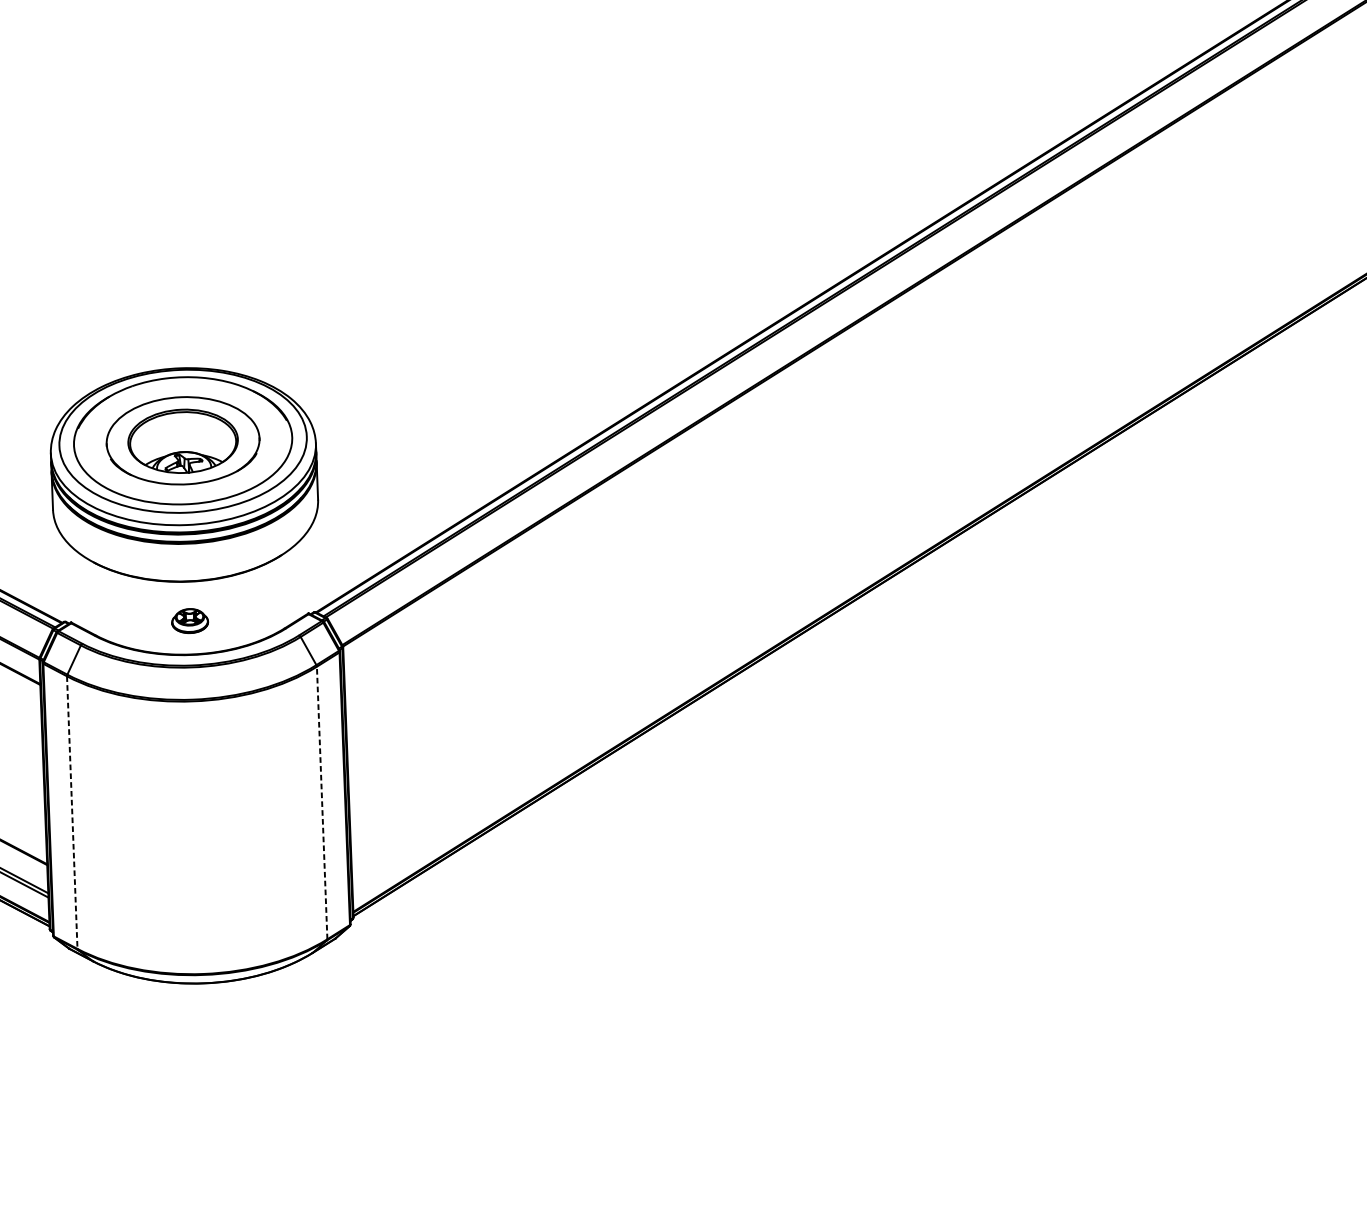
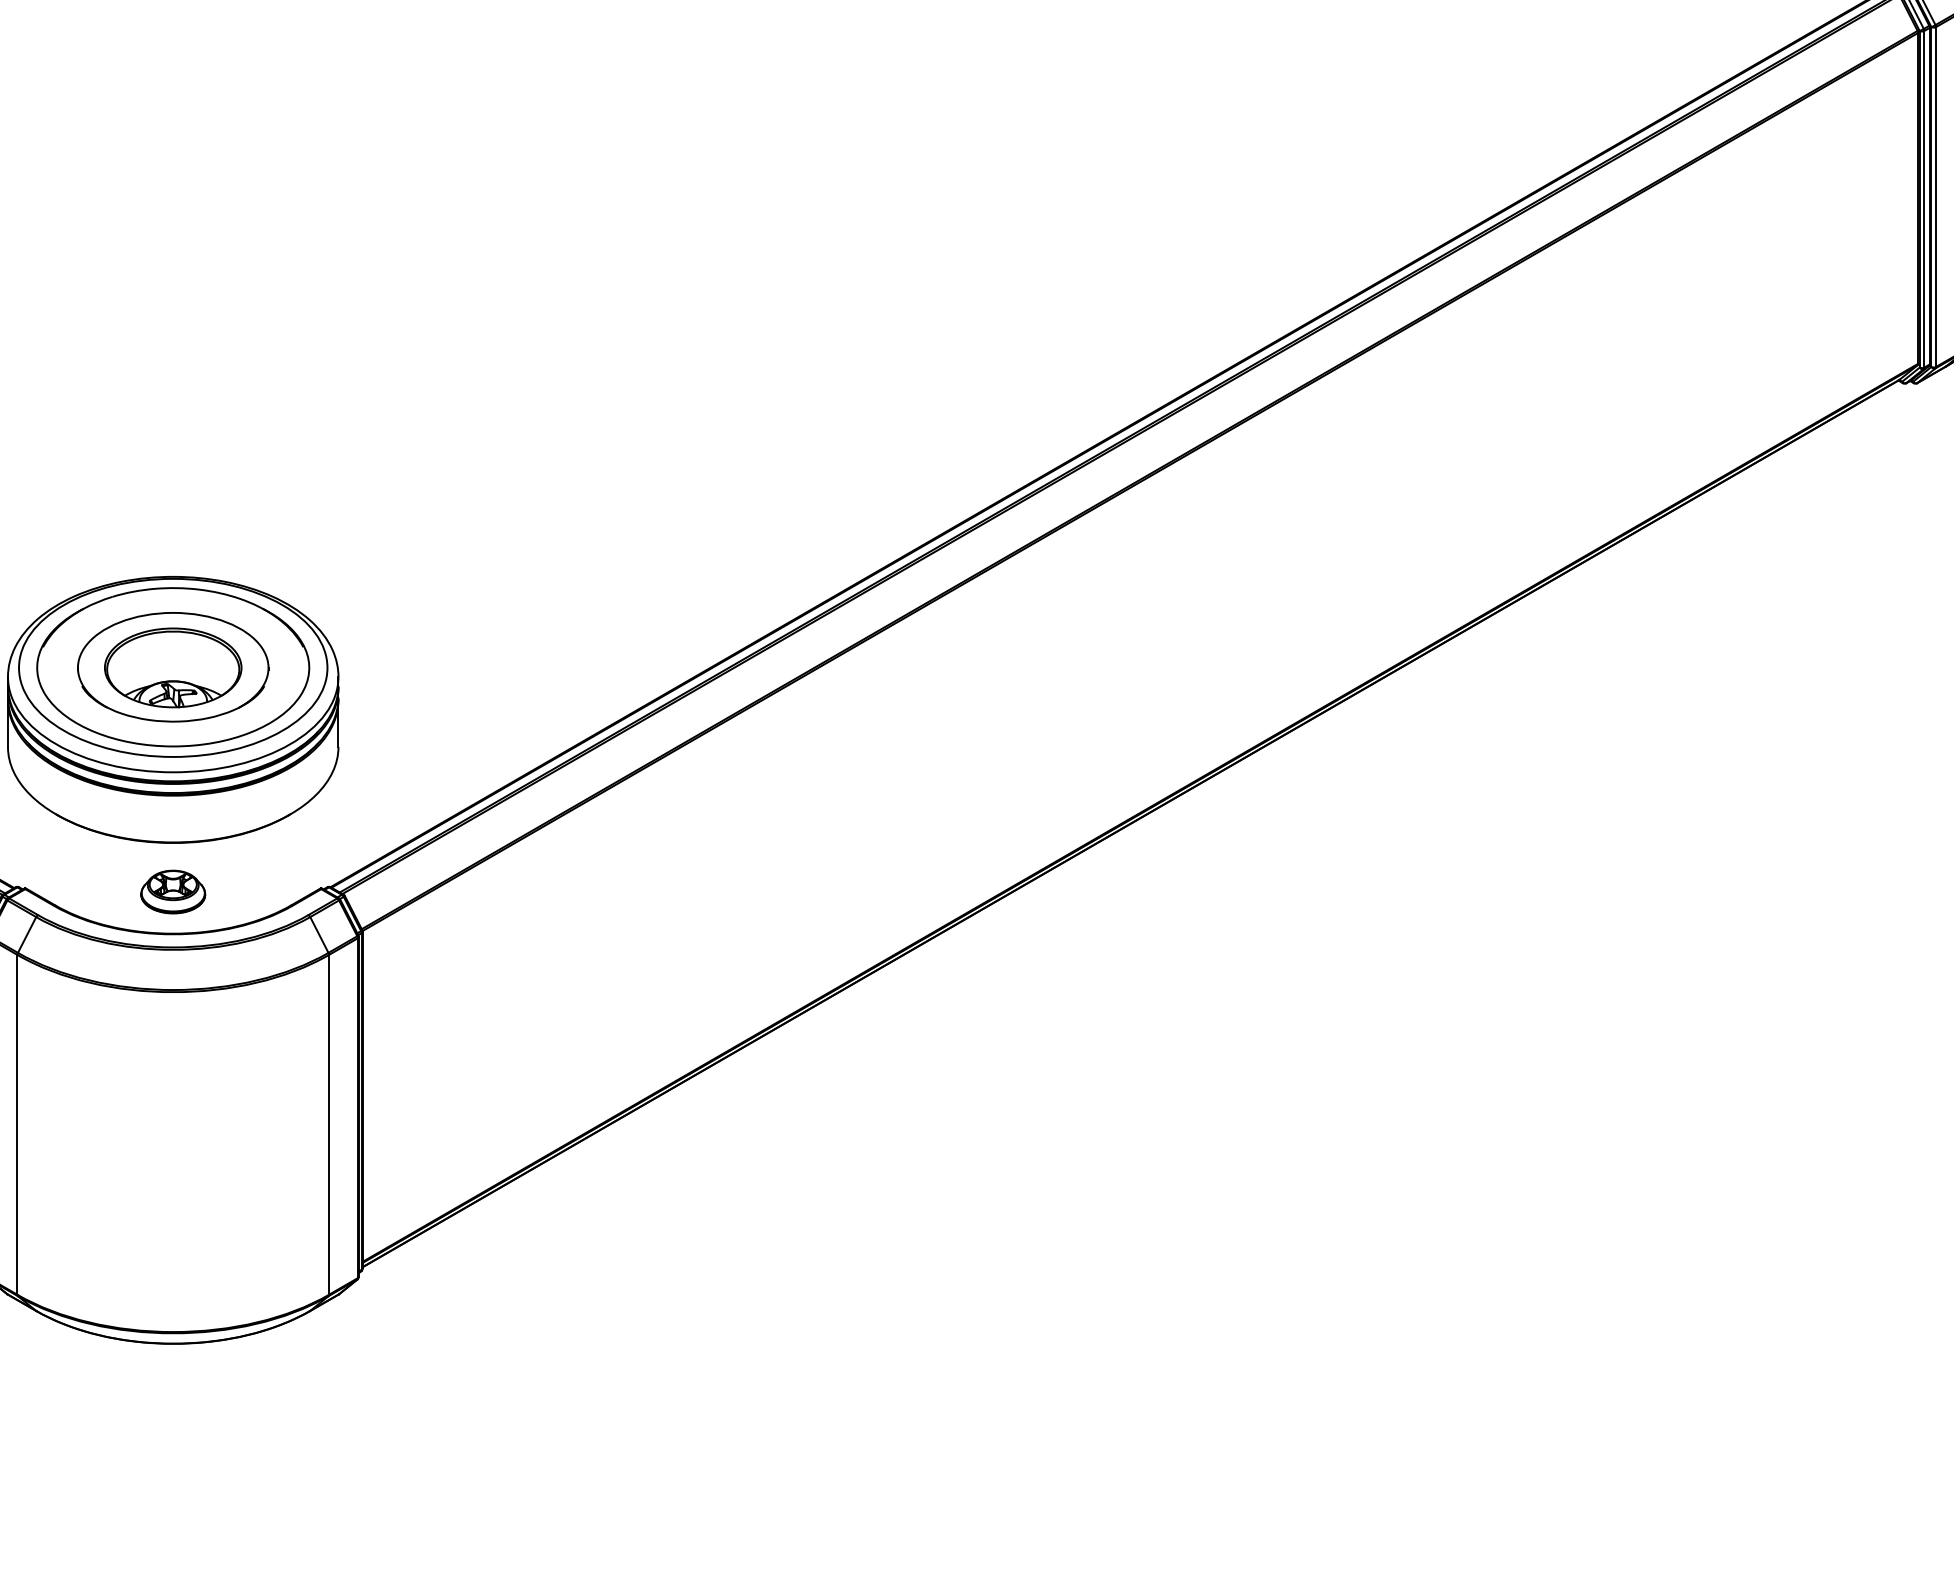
part: (190, 620) -> (173, 891), size x1.43
line: (322, 802) -> (329, 1124), dashed -> solid
line: (72, 812) -> (17, 1124), dashed -> solid

